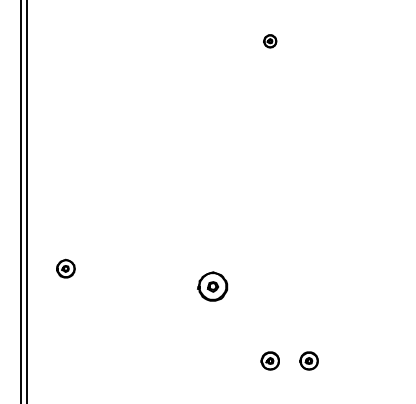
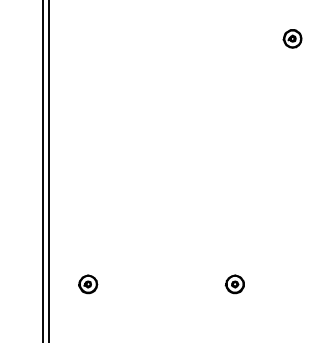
part: (269, 41) -> (291, 39), size x1.43
part: (65, 268) -> (87, 284), moved
part: (212, 286) -> (234, 284), size x0.62

